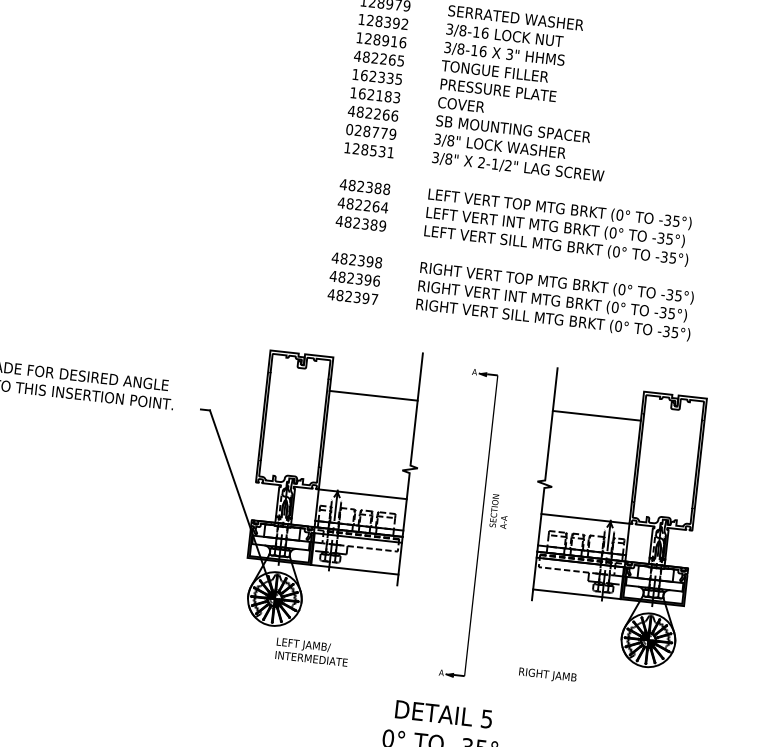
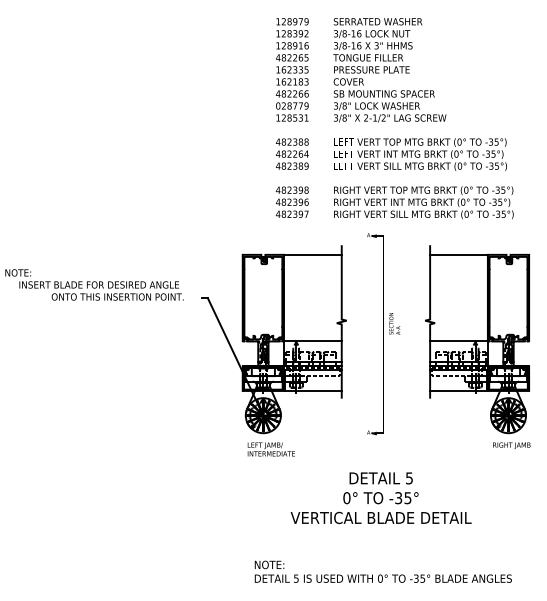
line: (373, 395) -> (312, 254), moved
line: (596, 415) -> (458, 254), moved
part: (480, 525) -> (383, 334), moved
text: (310, 652) -> (270, 449), moved
text: (547, 675) -> (511, 445), moved

